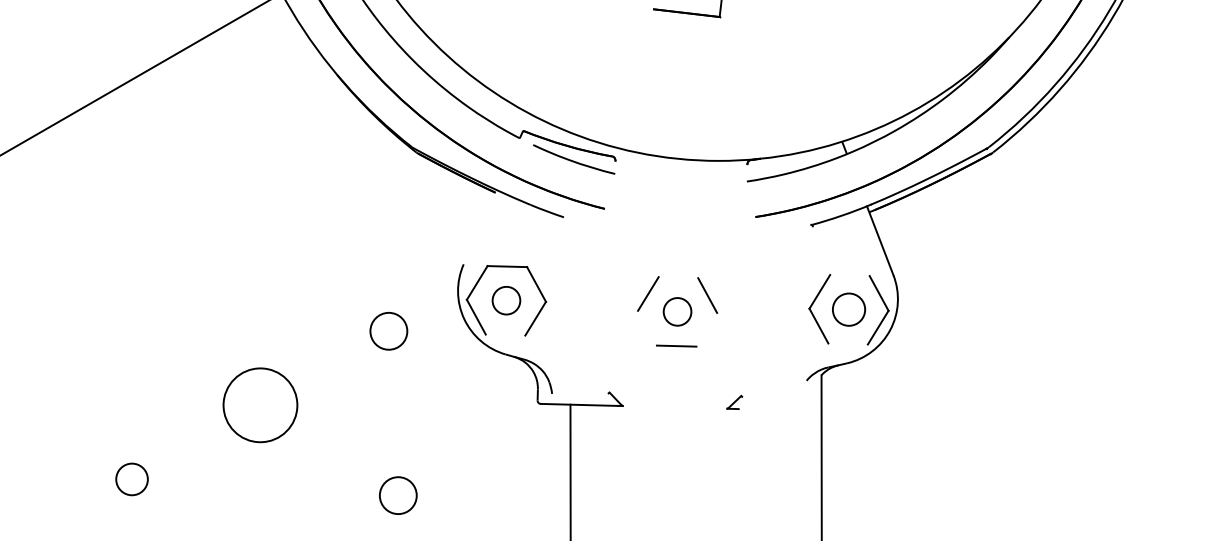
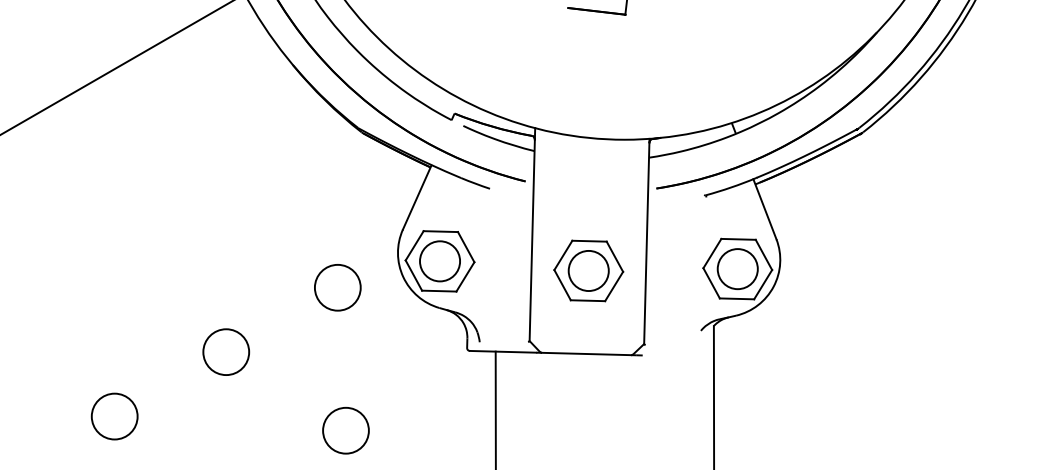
line: (479, 227) -> (416, 197), added
line: (612, 269) -> (532, 234), added
line: (849, 275) -> (738, 239), added
line: (678, 277) -> (589, 241), added
line: (744, 277) -> (646, 241), added
circle: (506, 300) -> (440, 261), size x1.67
circle: (848, 309) -> (737, 268), size x1.43
circle: (677, 311) -> (588, 270), size x1.67
line: (647, 327) -> (562, 284), added
line: (706, 329) -> (613, 286), added
circle: (388, 331) -> (337, 288), size x1.43
line: (505, 334) -> (439, 290), added
line: (847, 343) -> (736, 298), added
circle: (260, 404) -> (226, 351), size x0.71
line: (674, 407) -> (586, 354), added
circle: (131, 479) -> (114, 416), size x1.67
circle: (398, 495) -> (346, 430), size x1.43

